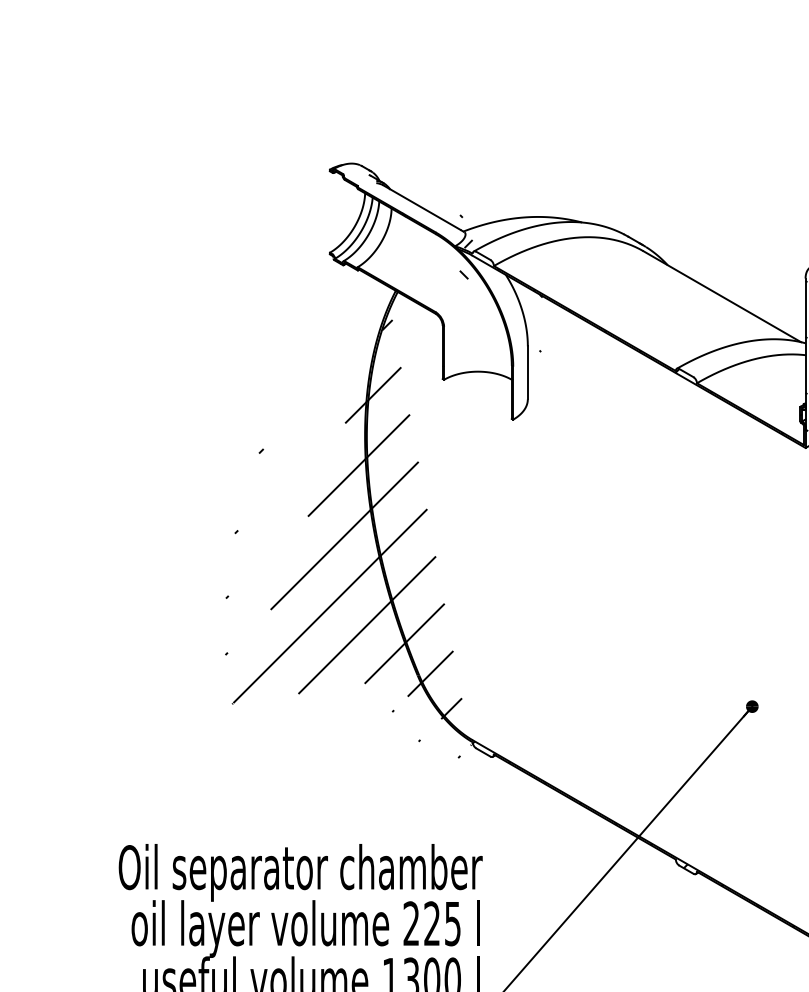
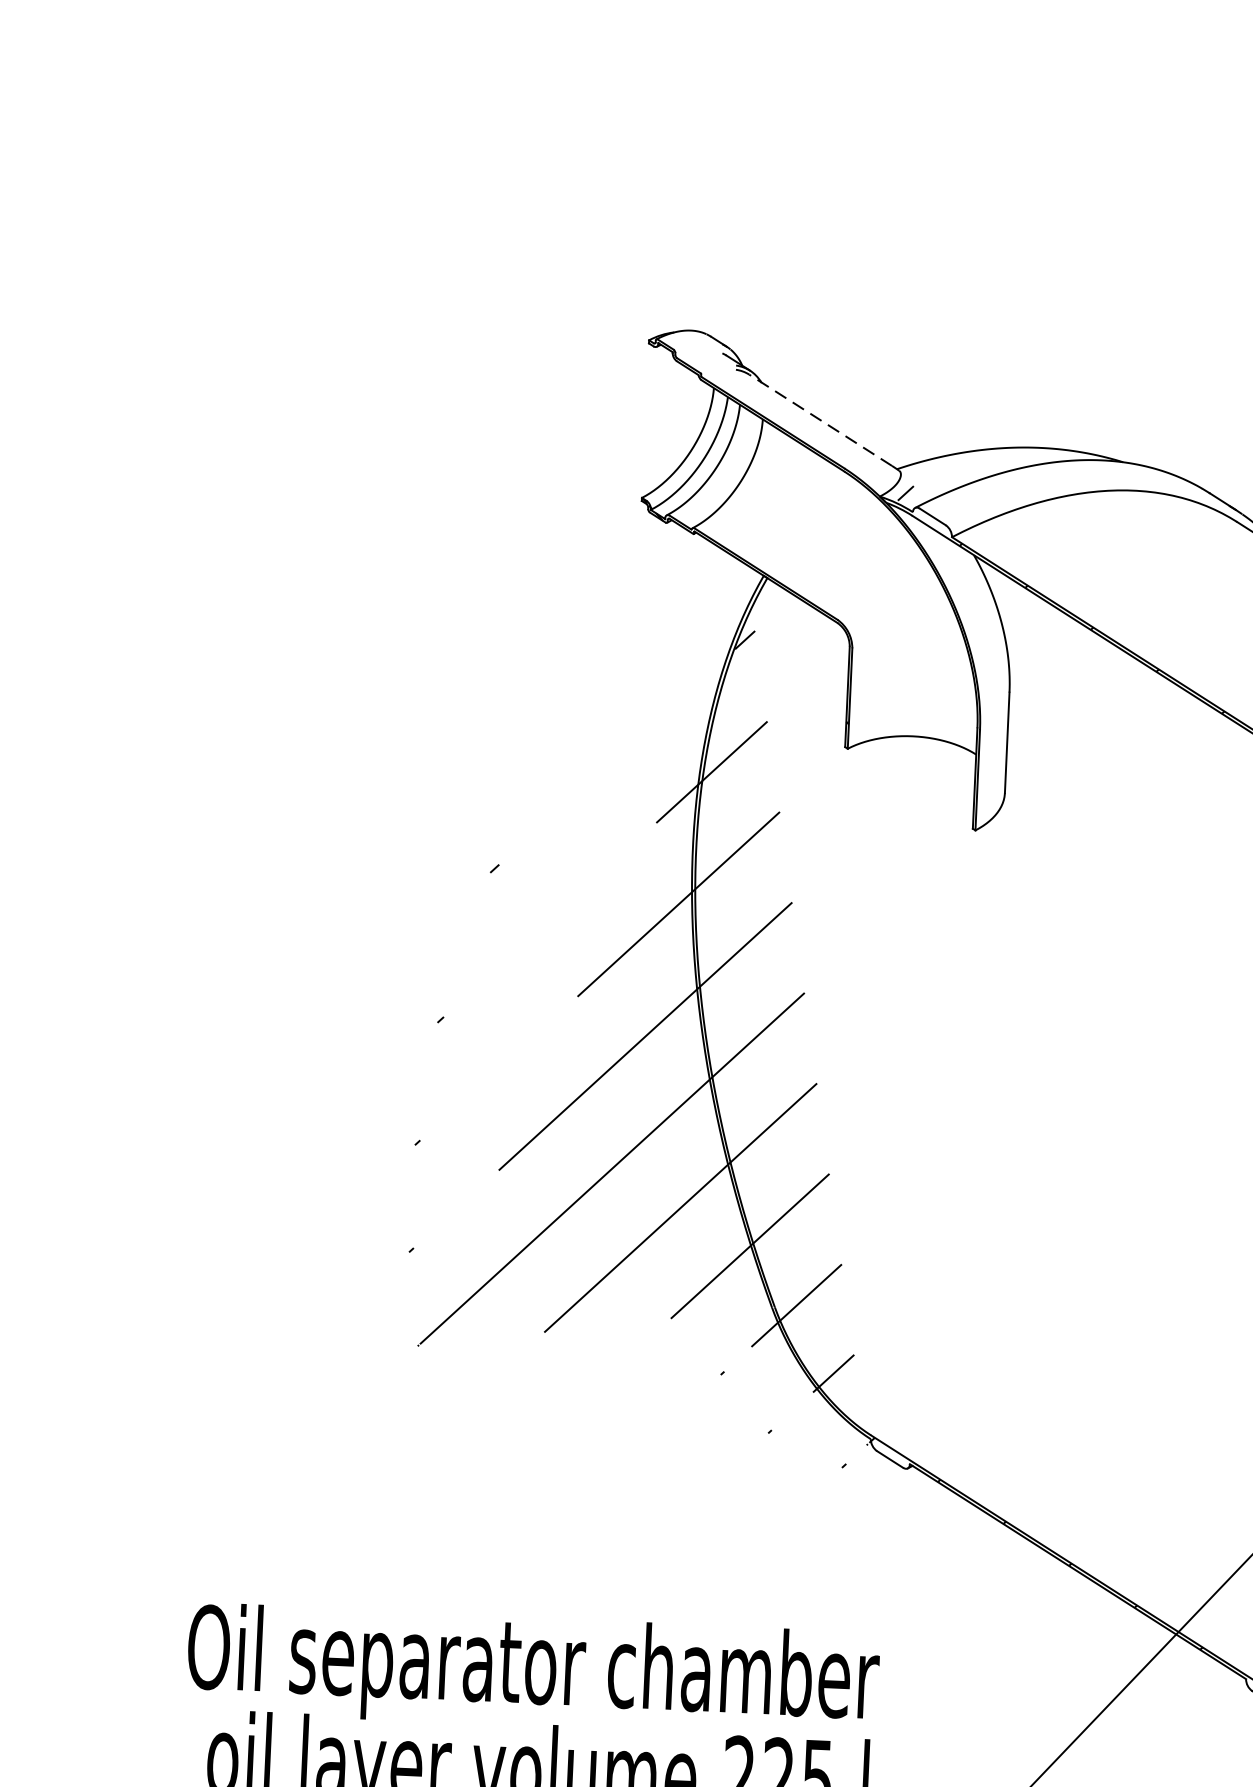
line: (422, 207) -> (821, 419), solid -> dashed
hatch: (472, 296) -> (908, 593), removed

